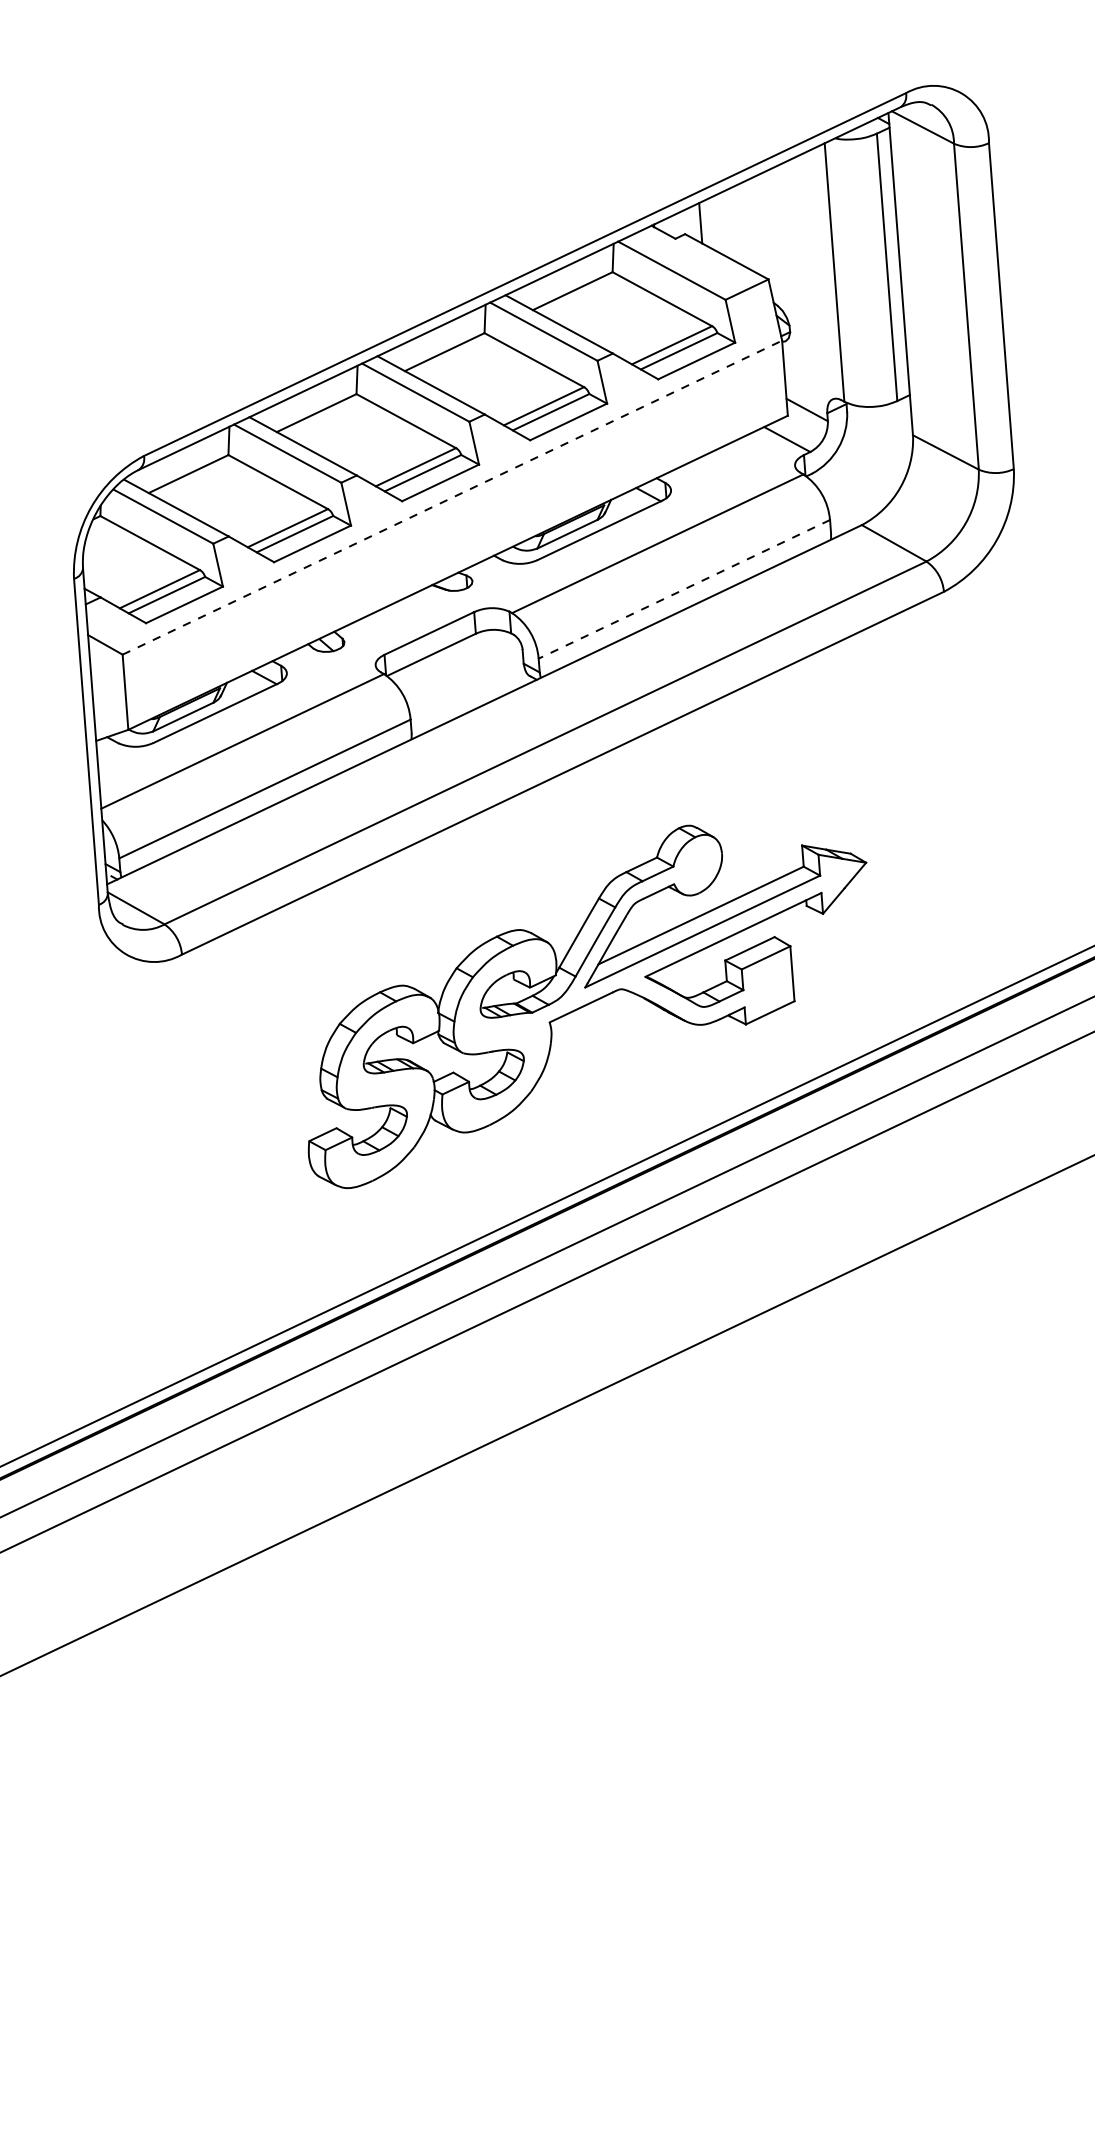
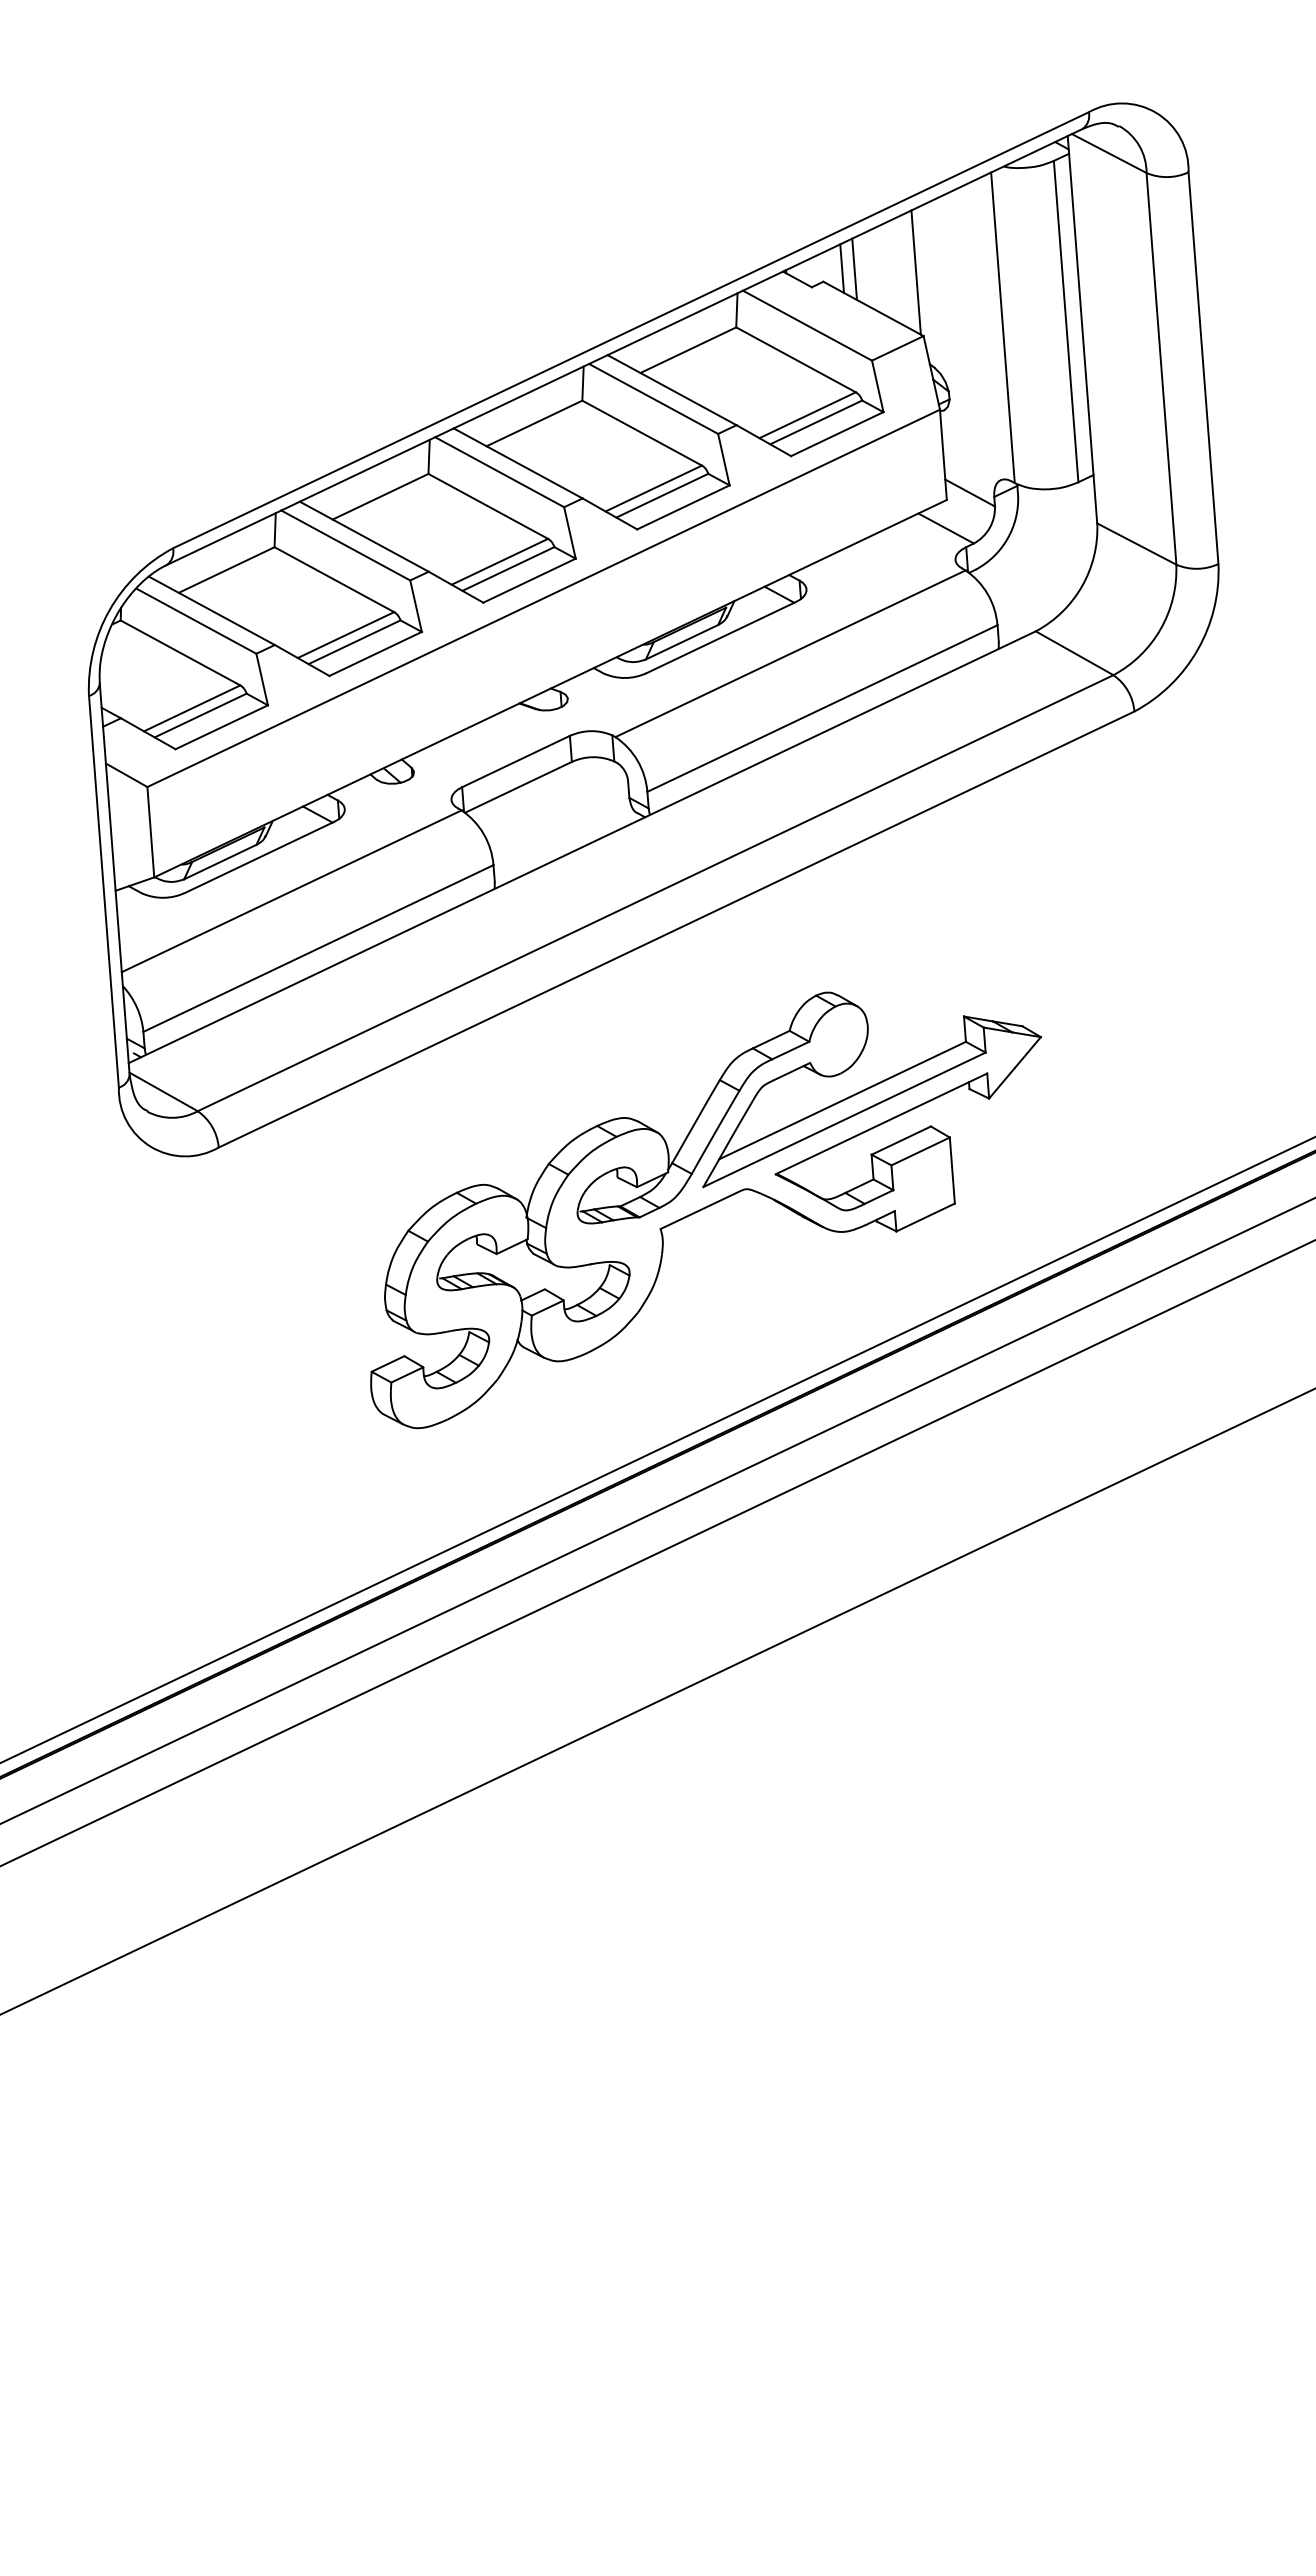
line: (711, 223) -> (854, 268), added
line: (761, 226) -> (915, 272), added
line: (452, 497) -> (543, 598), dashed -> solid
line: (684, 589) -> (822, 708), dashed -> solid

